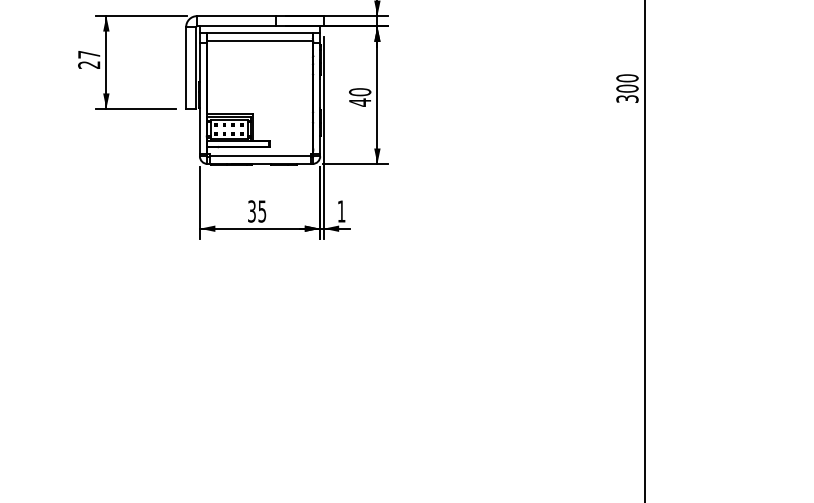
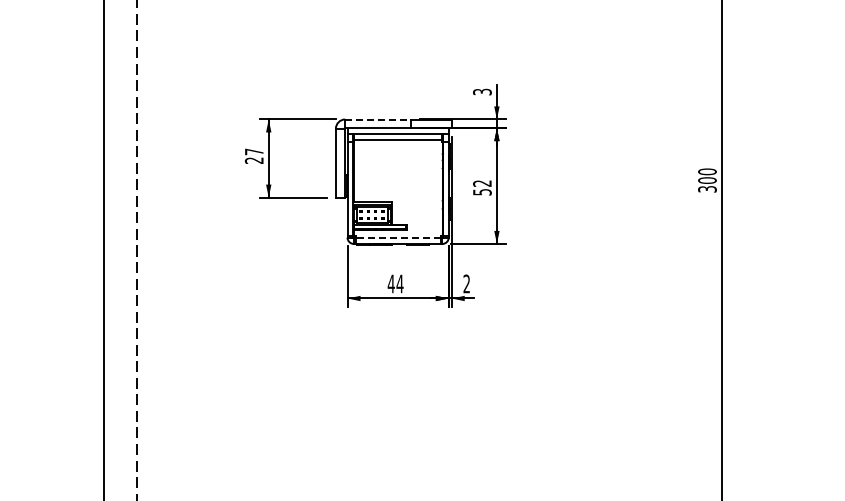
line: (236, 16) -> (378, 119), solid -> dashed
text: (360, 96) -> (482, 187), 40 -> 52
line: (260, 156) -> (398, 237), solid -> dashed
text: (256, 210) -> (395, 283), 35 -> 44
text: (341, 210) -> (466, 283), 1 -> 2

